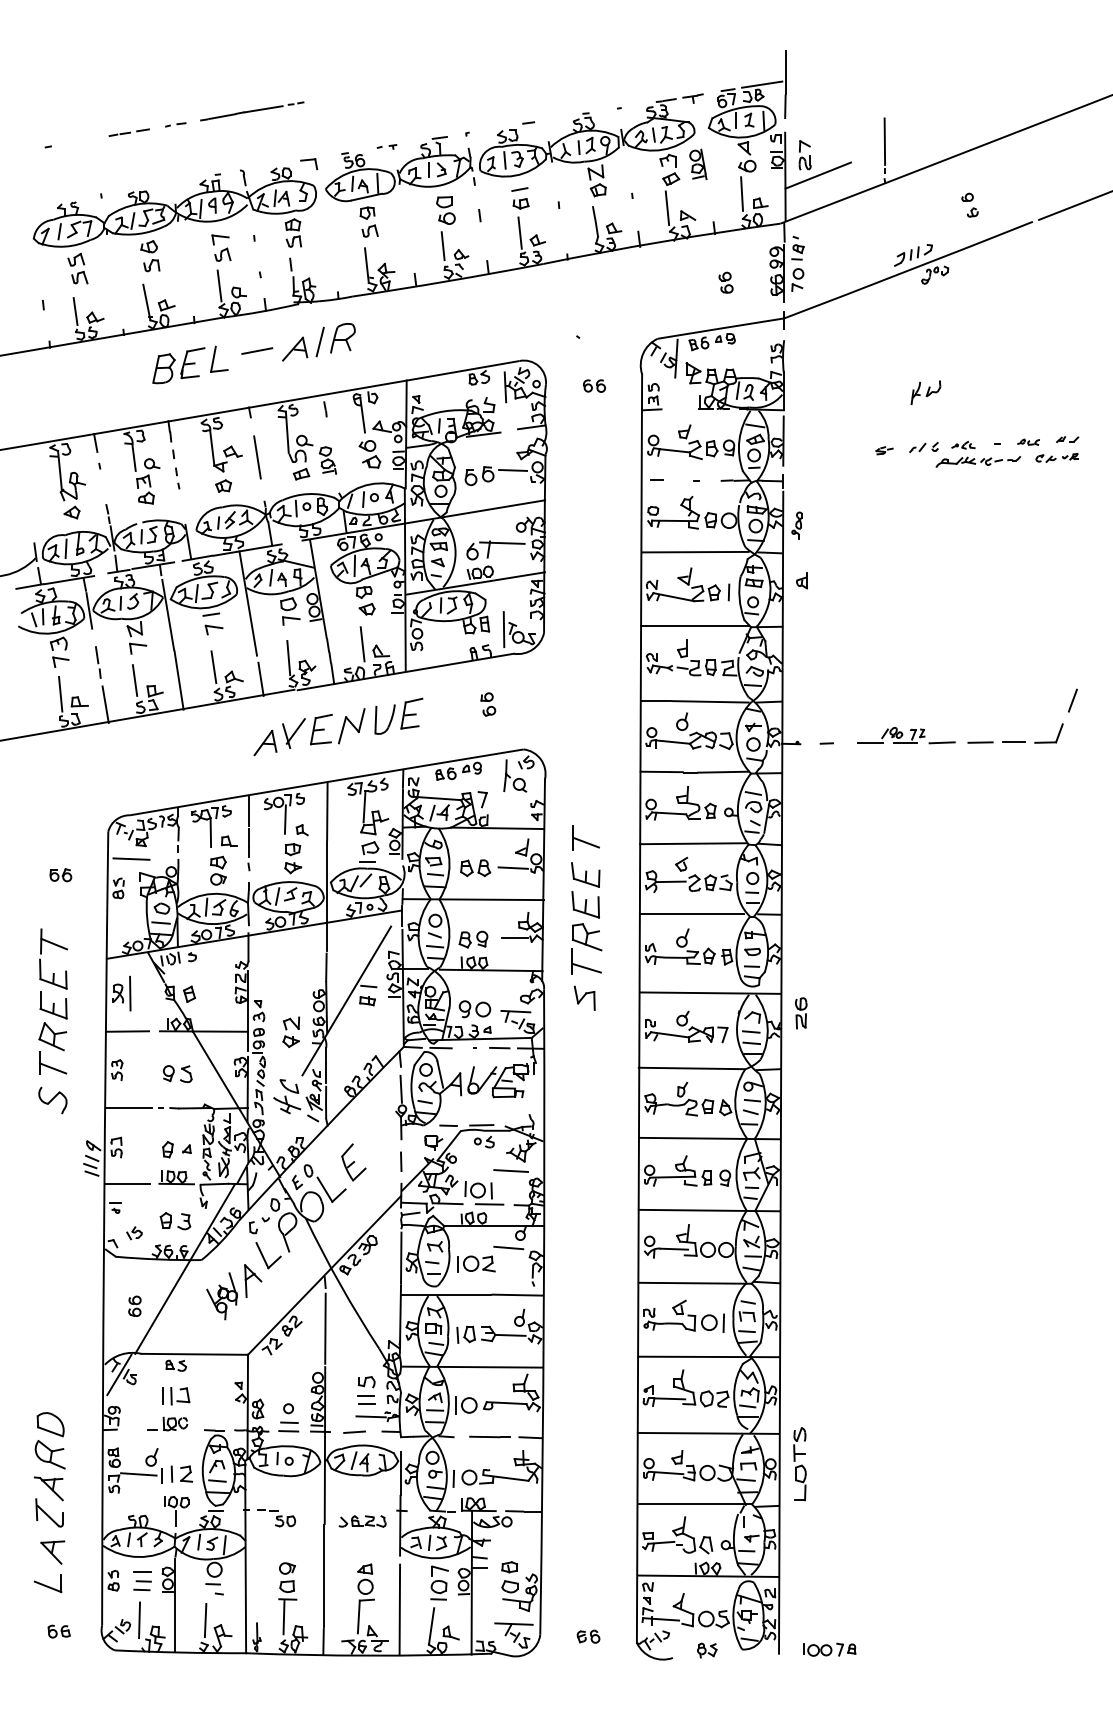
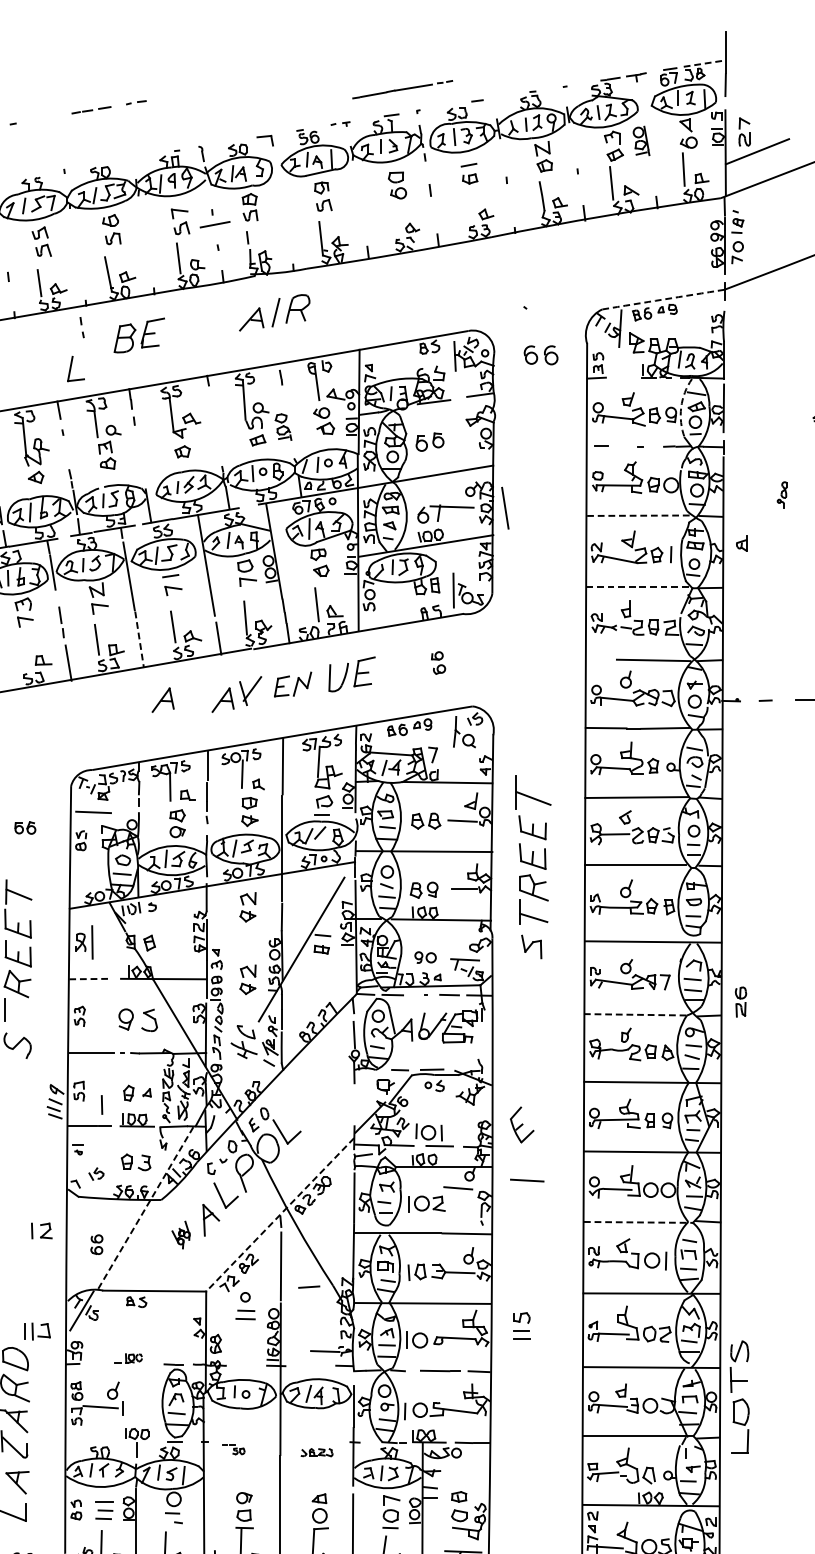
line: (762, 84) -> (703, 63), solid -> dashed
line: (252, 111) -> (402, 89), moved
line: (519, 232) -> (468, 206), removed
line: (442, 246) -> (394, 220), removed
part: (725, 282) -> (667, 255), removed
arc: (720, 328) -> (662, 299), solid -> dashed
line: (257, 350) -> (215, 224), moved
part: (219, 358) -> (76, 368), moved
part: (594, 385) -> (541, 354), size x1.6
arc: (739, 440) -> (681, 407), solid -> dashed
line: (257, 457) -> (505, 508), moved
line: (513, 469) -> (462, 435), removed
part: (177, 478) -> (81, 327), moved
part: (796, 525) -> (781, 494), moved
line: (695, 552) -> (638, 516), solid -> dashed
line: (694, 625) -> (637, 586), solid -> dashed
line: (179, 681) -> (139, 640), solid -> dashed
line: (60, 693) -> (24, 652), removed
line: (655, 700) -> (600, 659), removed
part: (337, 726) -> (292, 684), size x0.7
part: (203, 742) -> (163, 699), added
part: (585, 837) -> (532, 791), size x1.4
part: (291, 956) -> (248, 906), added
part: (474, 1009) -> (425, 957), size x0.7
part: (801, 1013) -> (741, 1002), moved
line: (128, 1031) -> (90, 979), solid -> dashed
line: (53, 1068) -> (18, 1014), removed
line: (692, 1068) -> (635, 1014), solid -> dashed
part: (177, 1073) -> (138, 1019), size x1.4
line: (401, 1161) -> (102, 1104), moved
part: (353, 1162) -> (521, 1125), moved
line: (510, 1170) -> (526, 1180), moved
line: (184, 1269) -> (144, 1209), solid -> dashed
line: (324, 1275) -> (280, 1214), solid -> dashed
line: (695, 1283) -> (638, 1222), solid -> dashed
part: (221, 1296) -> (180, 1235), size x0.6
part: (366, 1390) -> (521, 1326), moved
part: (176, 1396) -> (37, 1331), moved
part: (288, 1417) -> (245, 1305), moved
part: (167, 1423) -> (128, 1357), size x0.7
line: (354, 1431) -> (309, 1286), moved
part: (799, 1464) -> (739, 1397), size x1.6
part: (181, 1473) -> (41, 1230), moved
part: (276, 1518) -> (233, 1449), size x0.6
part: (362, 1521) -> (316, 1452), size x0.7

